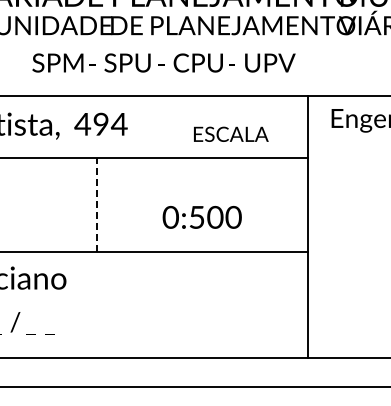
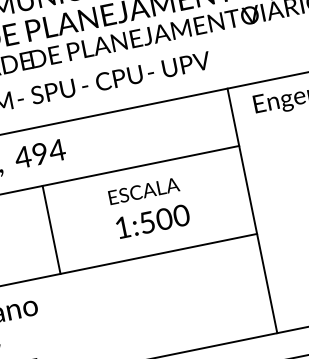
text: (231, 133) -> (144, 190), moved
line: (96, 204) -> (51, 229), dashed -> solid
text: (170, 216) -> (122, 226), 0:500 -> 1:500

